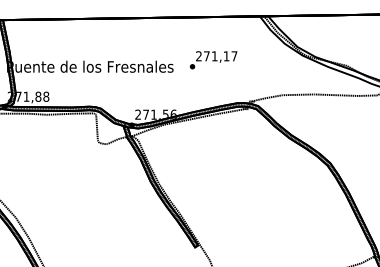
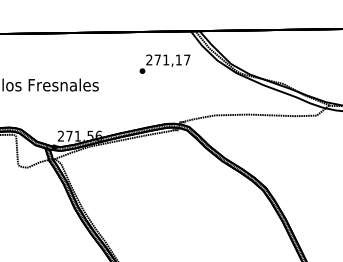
text: (213, 60) -> (164, 64), moved

